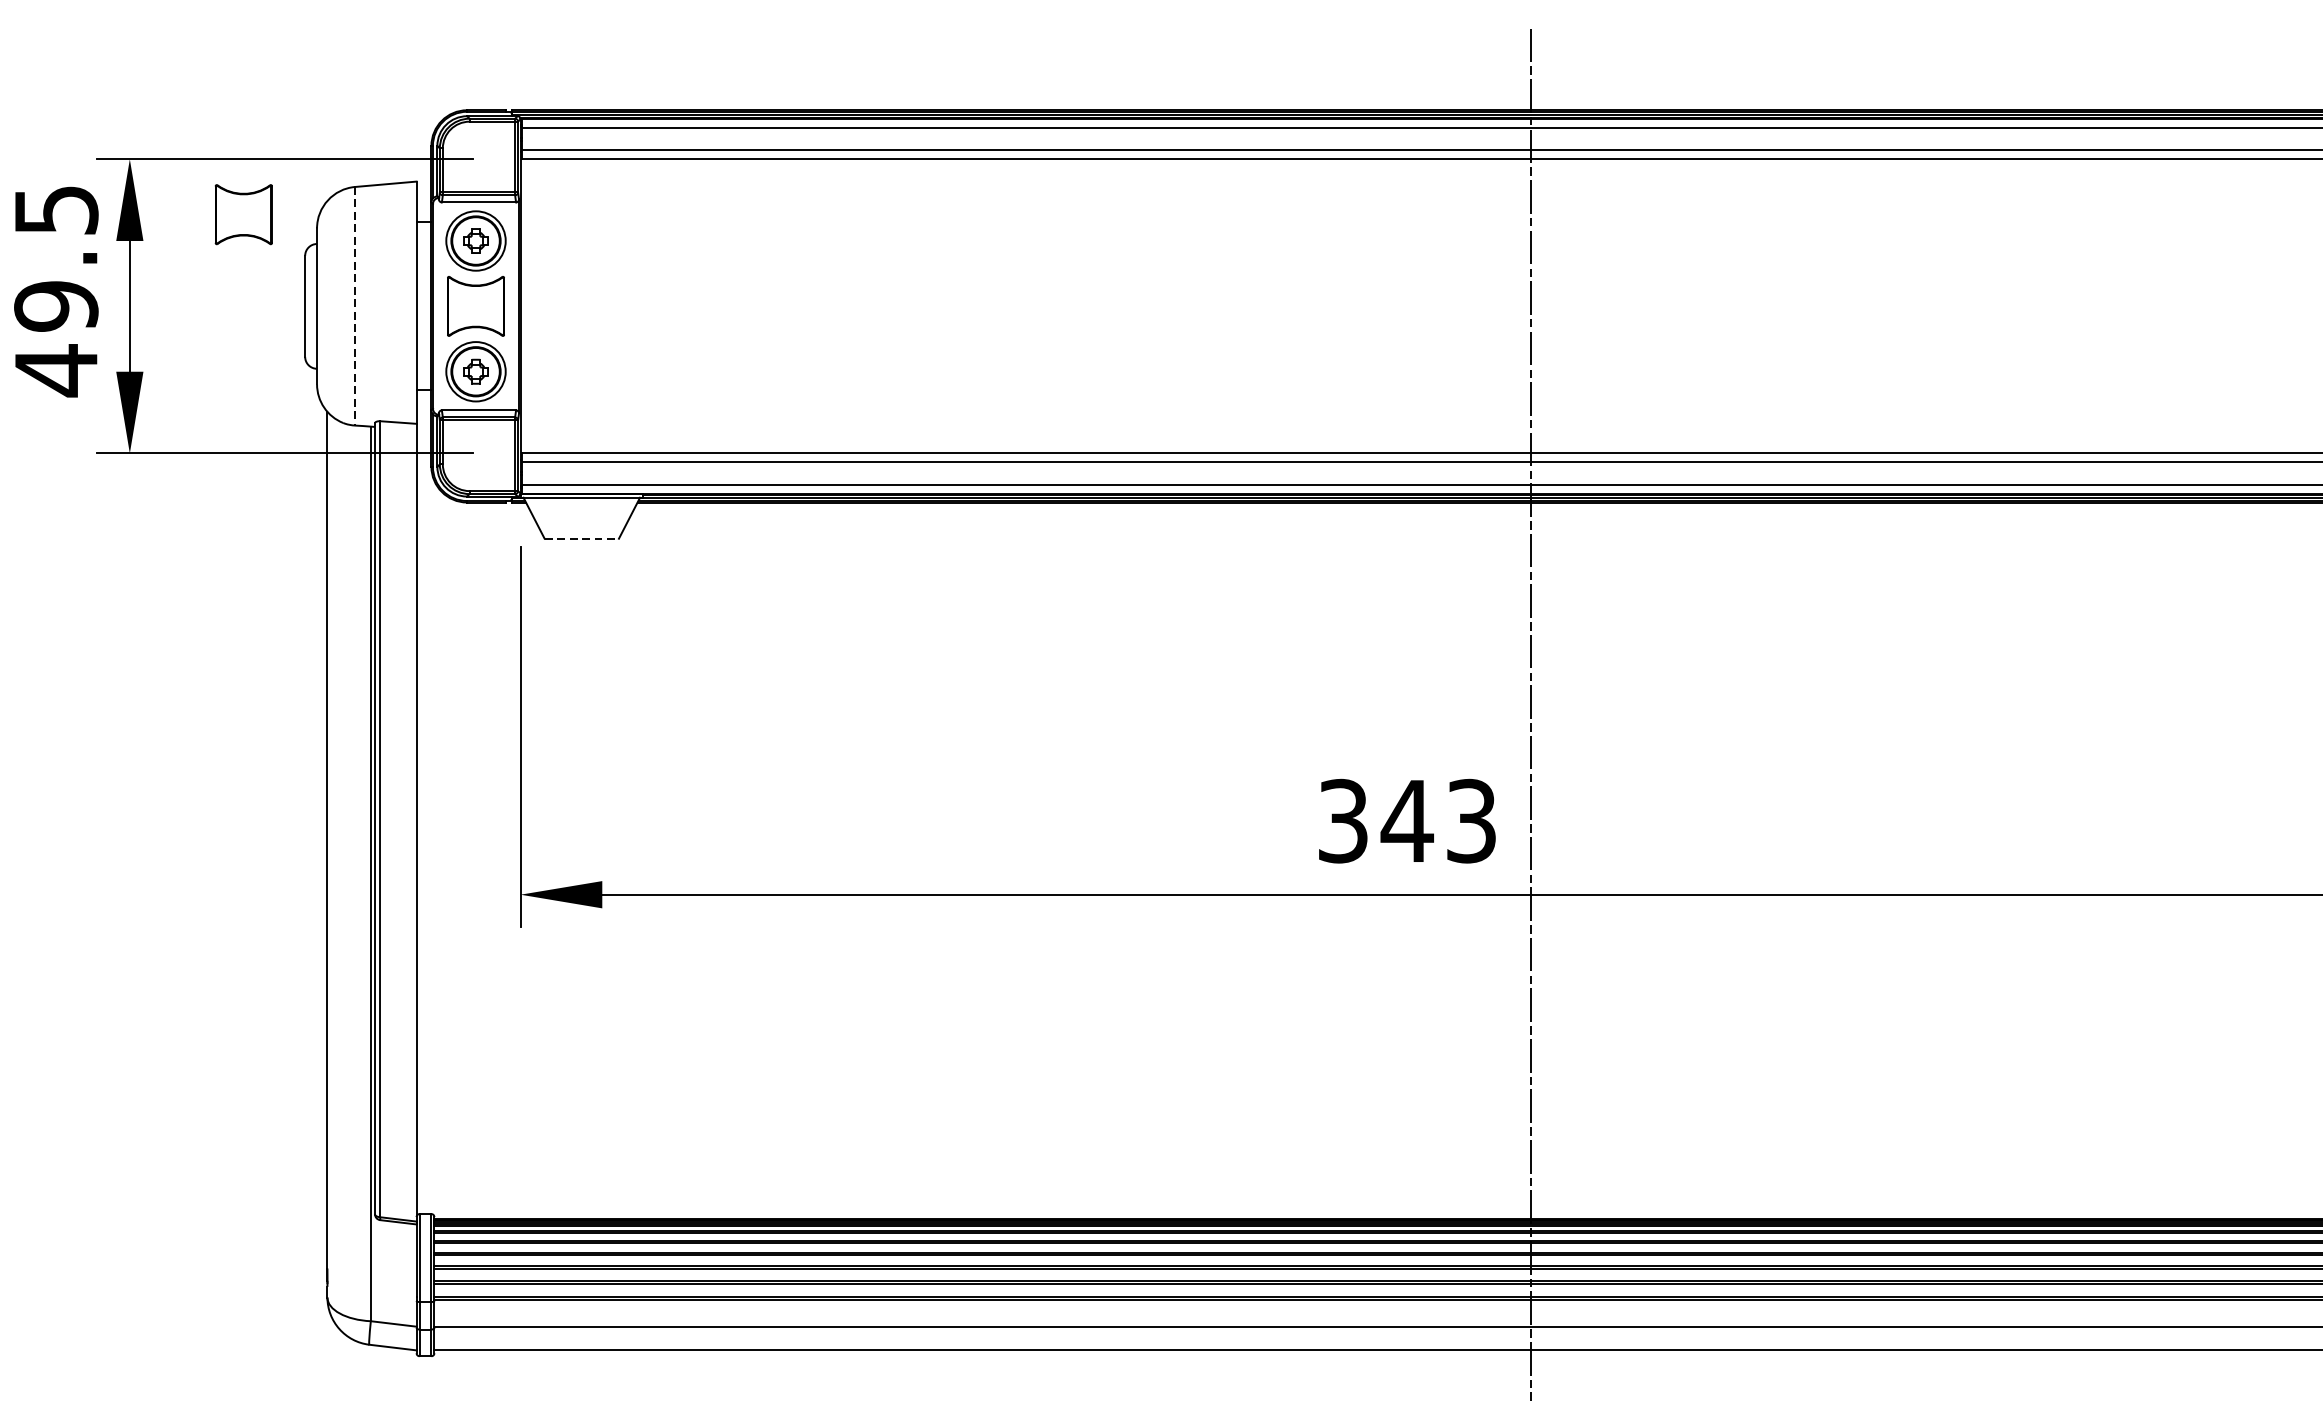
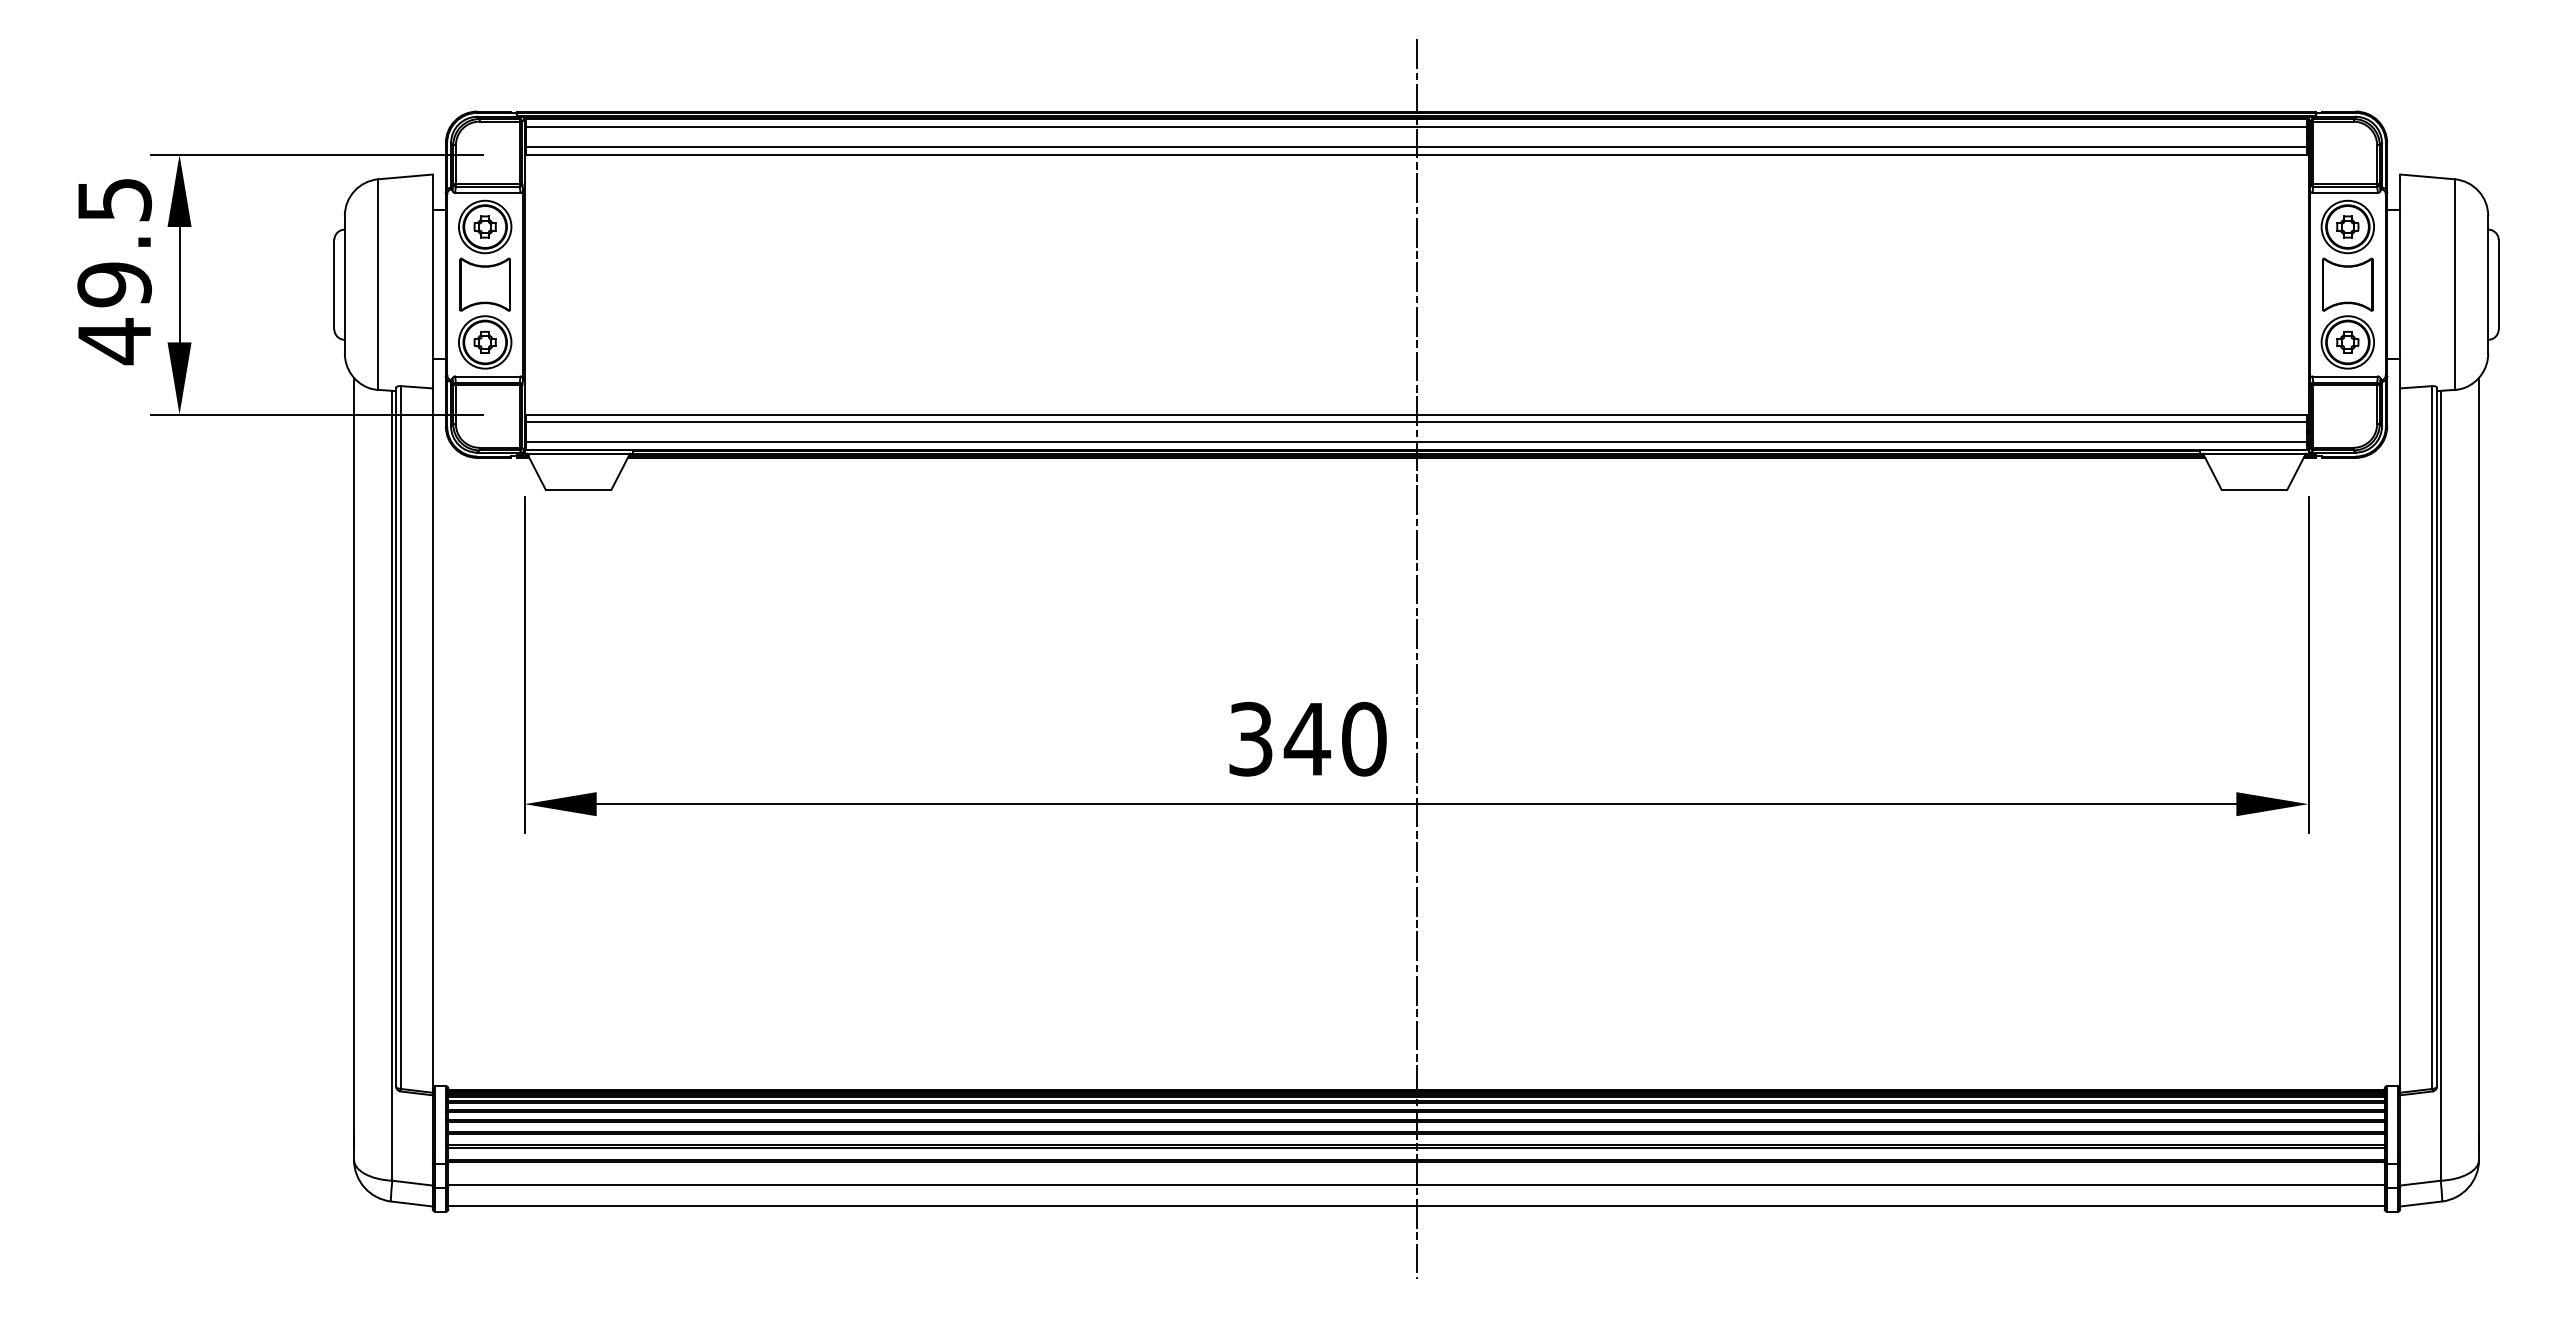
part: (243, 214) -> (279, 203), removed
line: (355, 307) -> (378, 285), dashed -> solid
line: (581, 538) -> (578, 489), dashed -> solid
text: (1471, 820) -> (1364, 738), 343 -> 340

